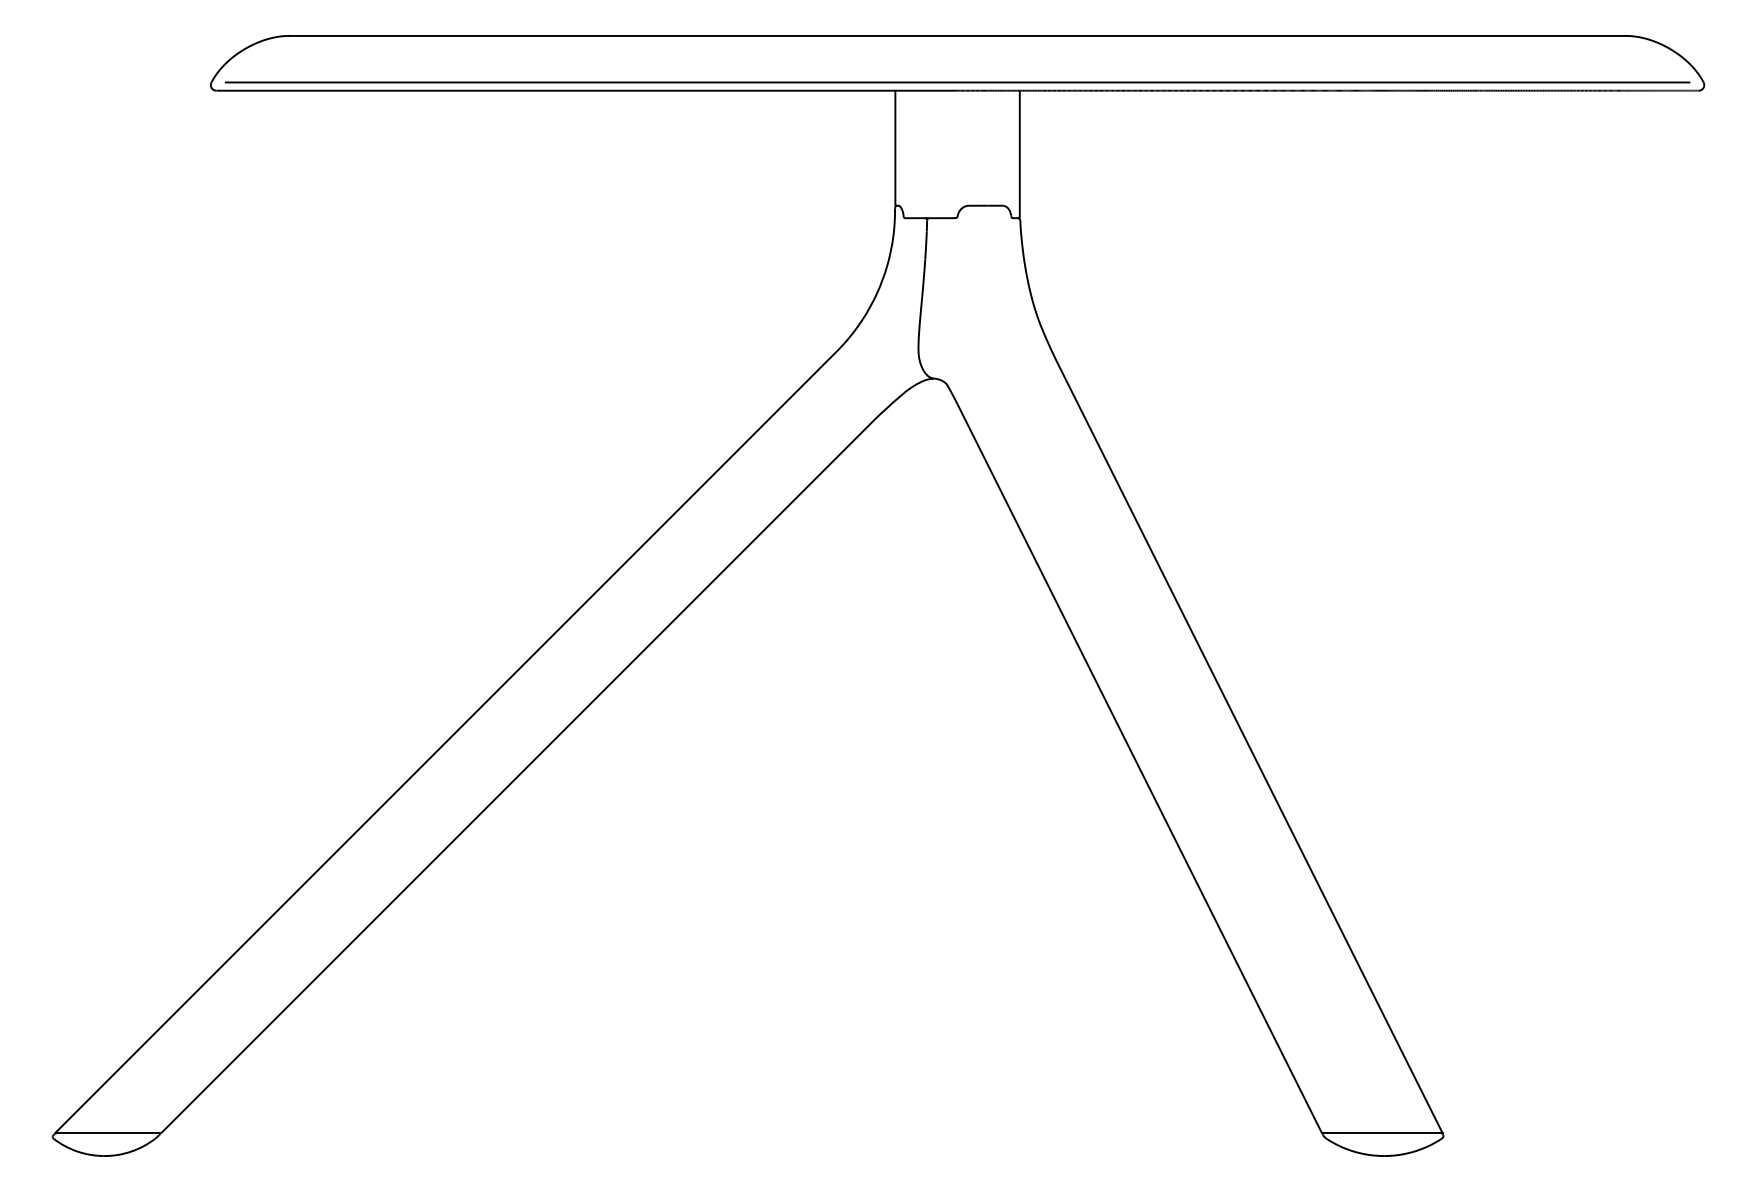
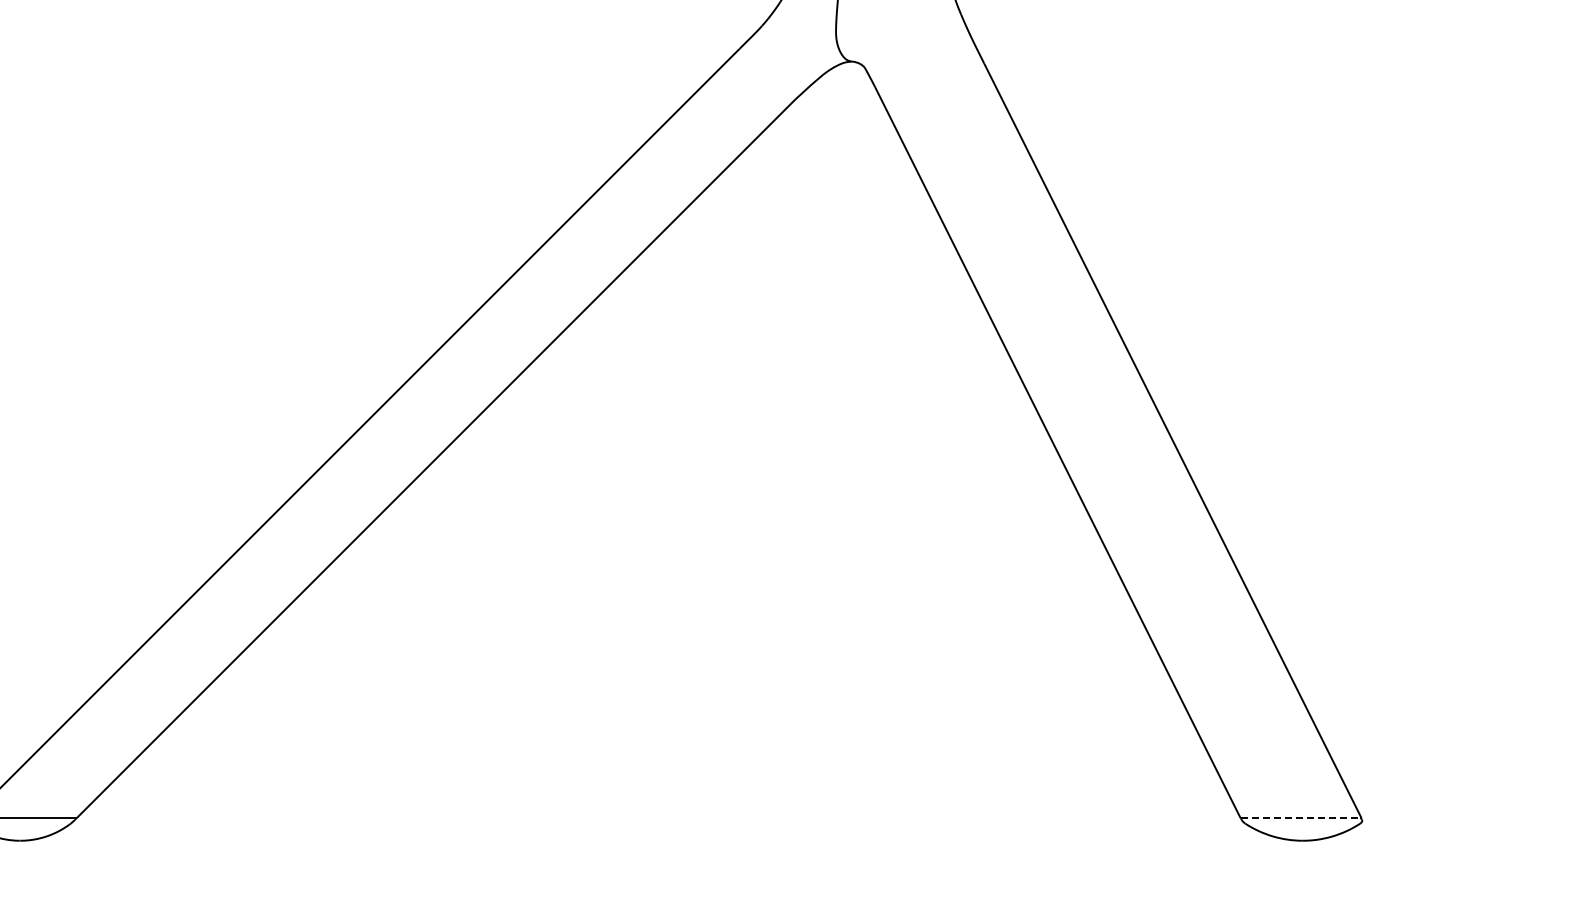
line: (1382, 1133) -> (1301, 818), solid -> dashed

